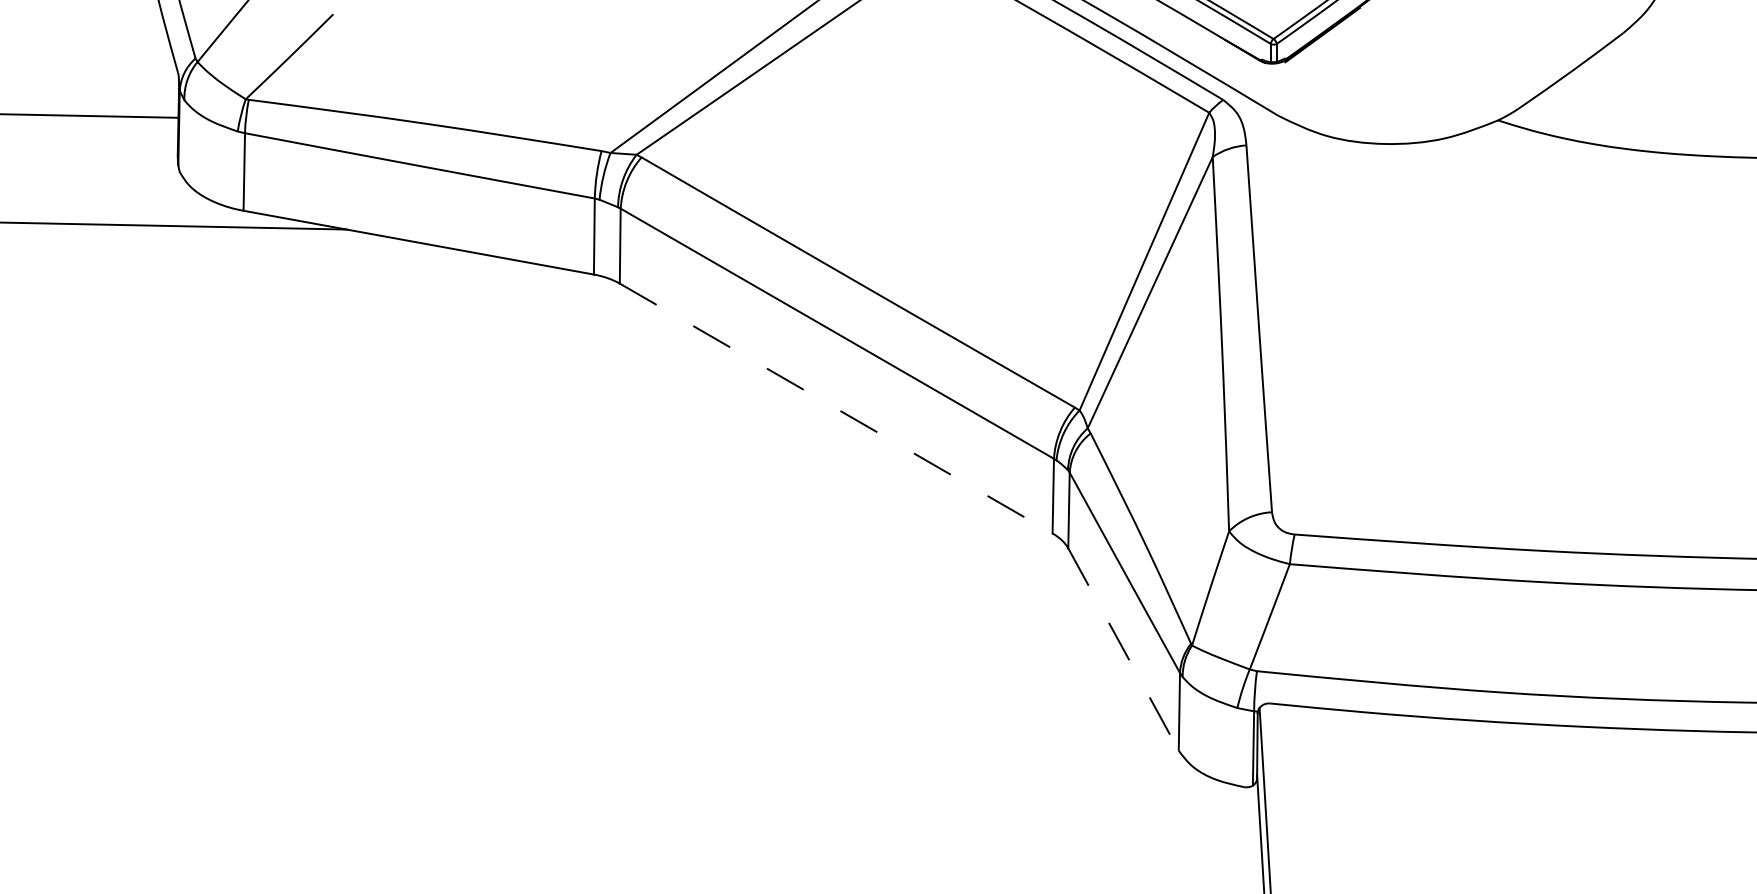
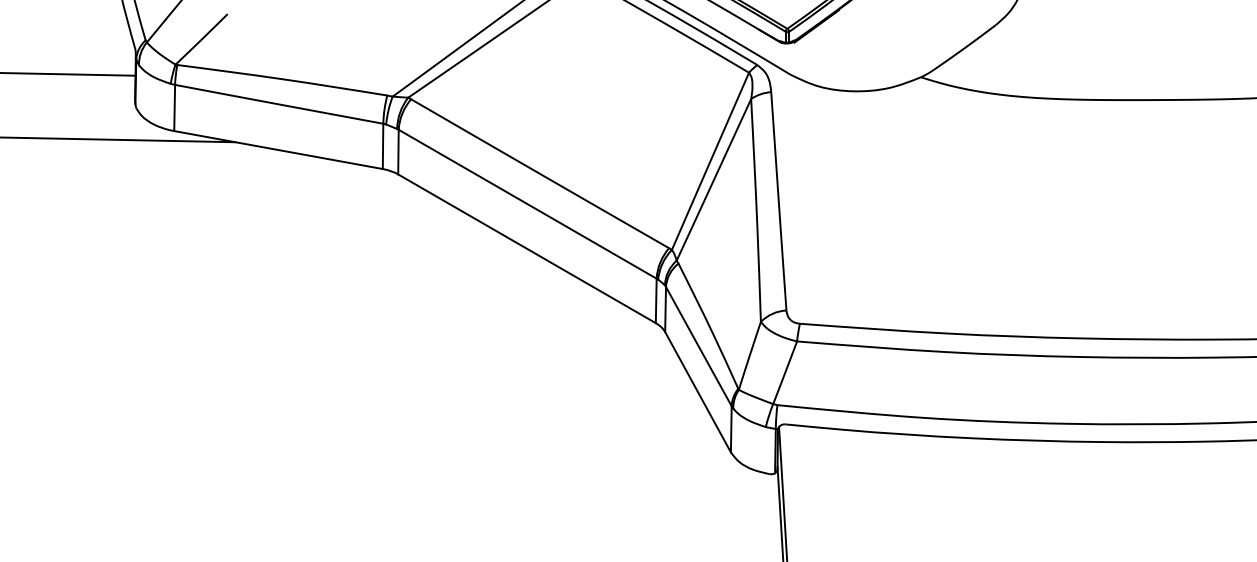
line: (837, 408) -> (527, 248), dashed -> solid
line: (1124, 649) -> (698, 392), dashed -> solid

